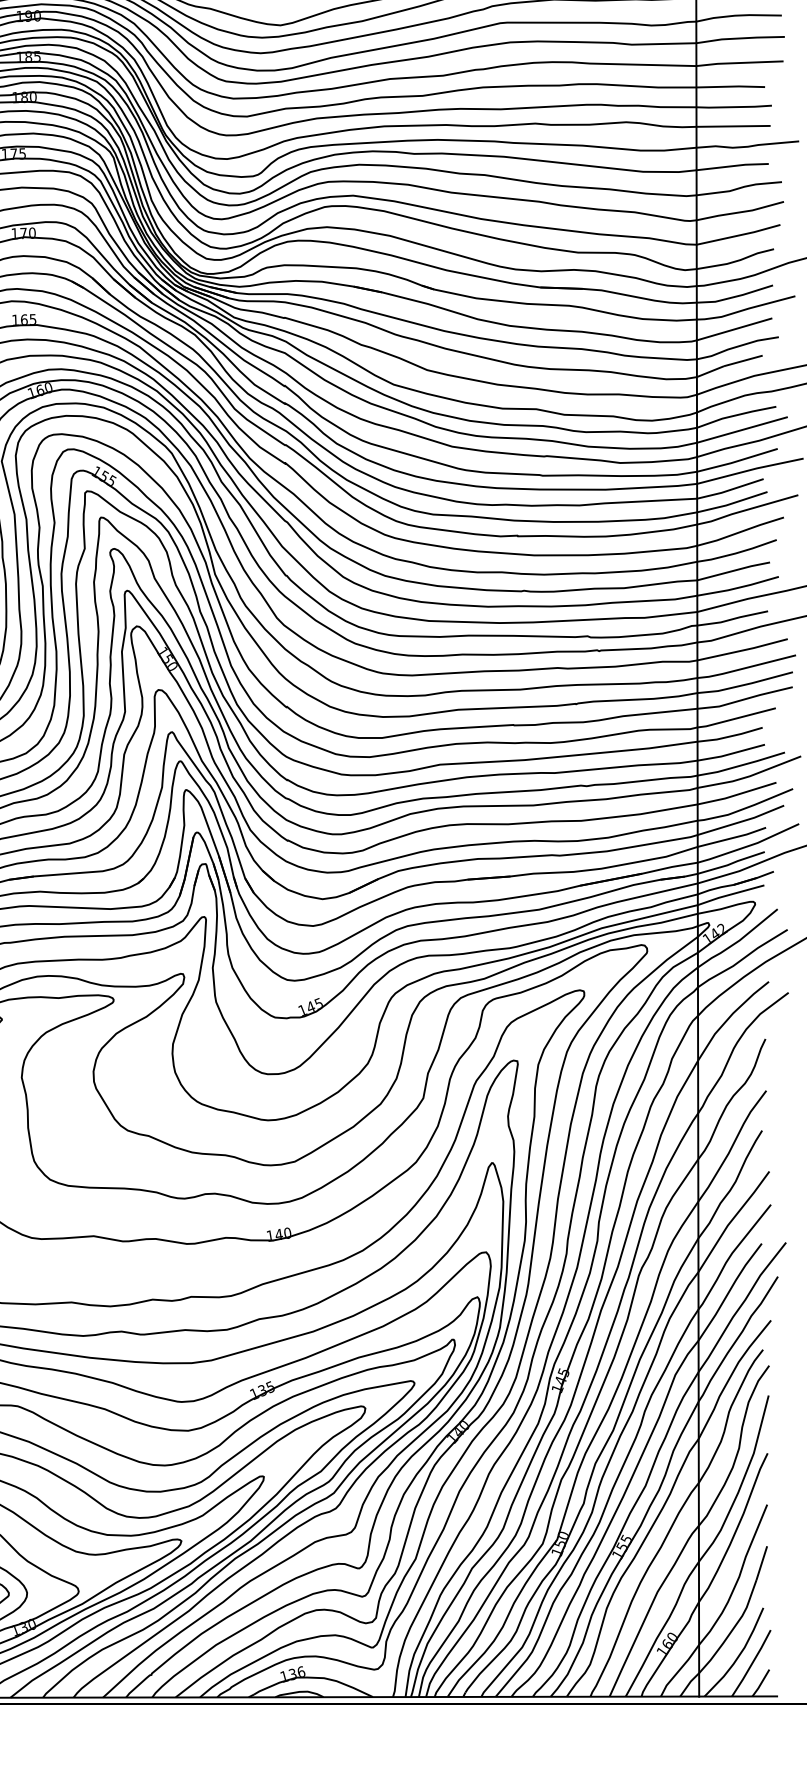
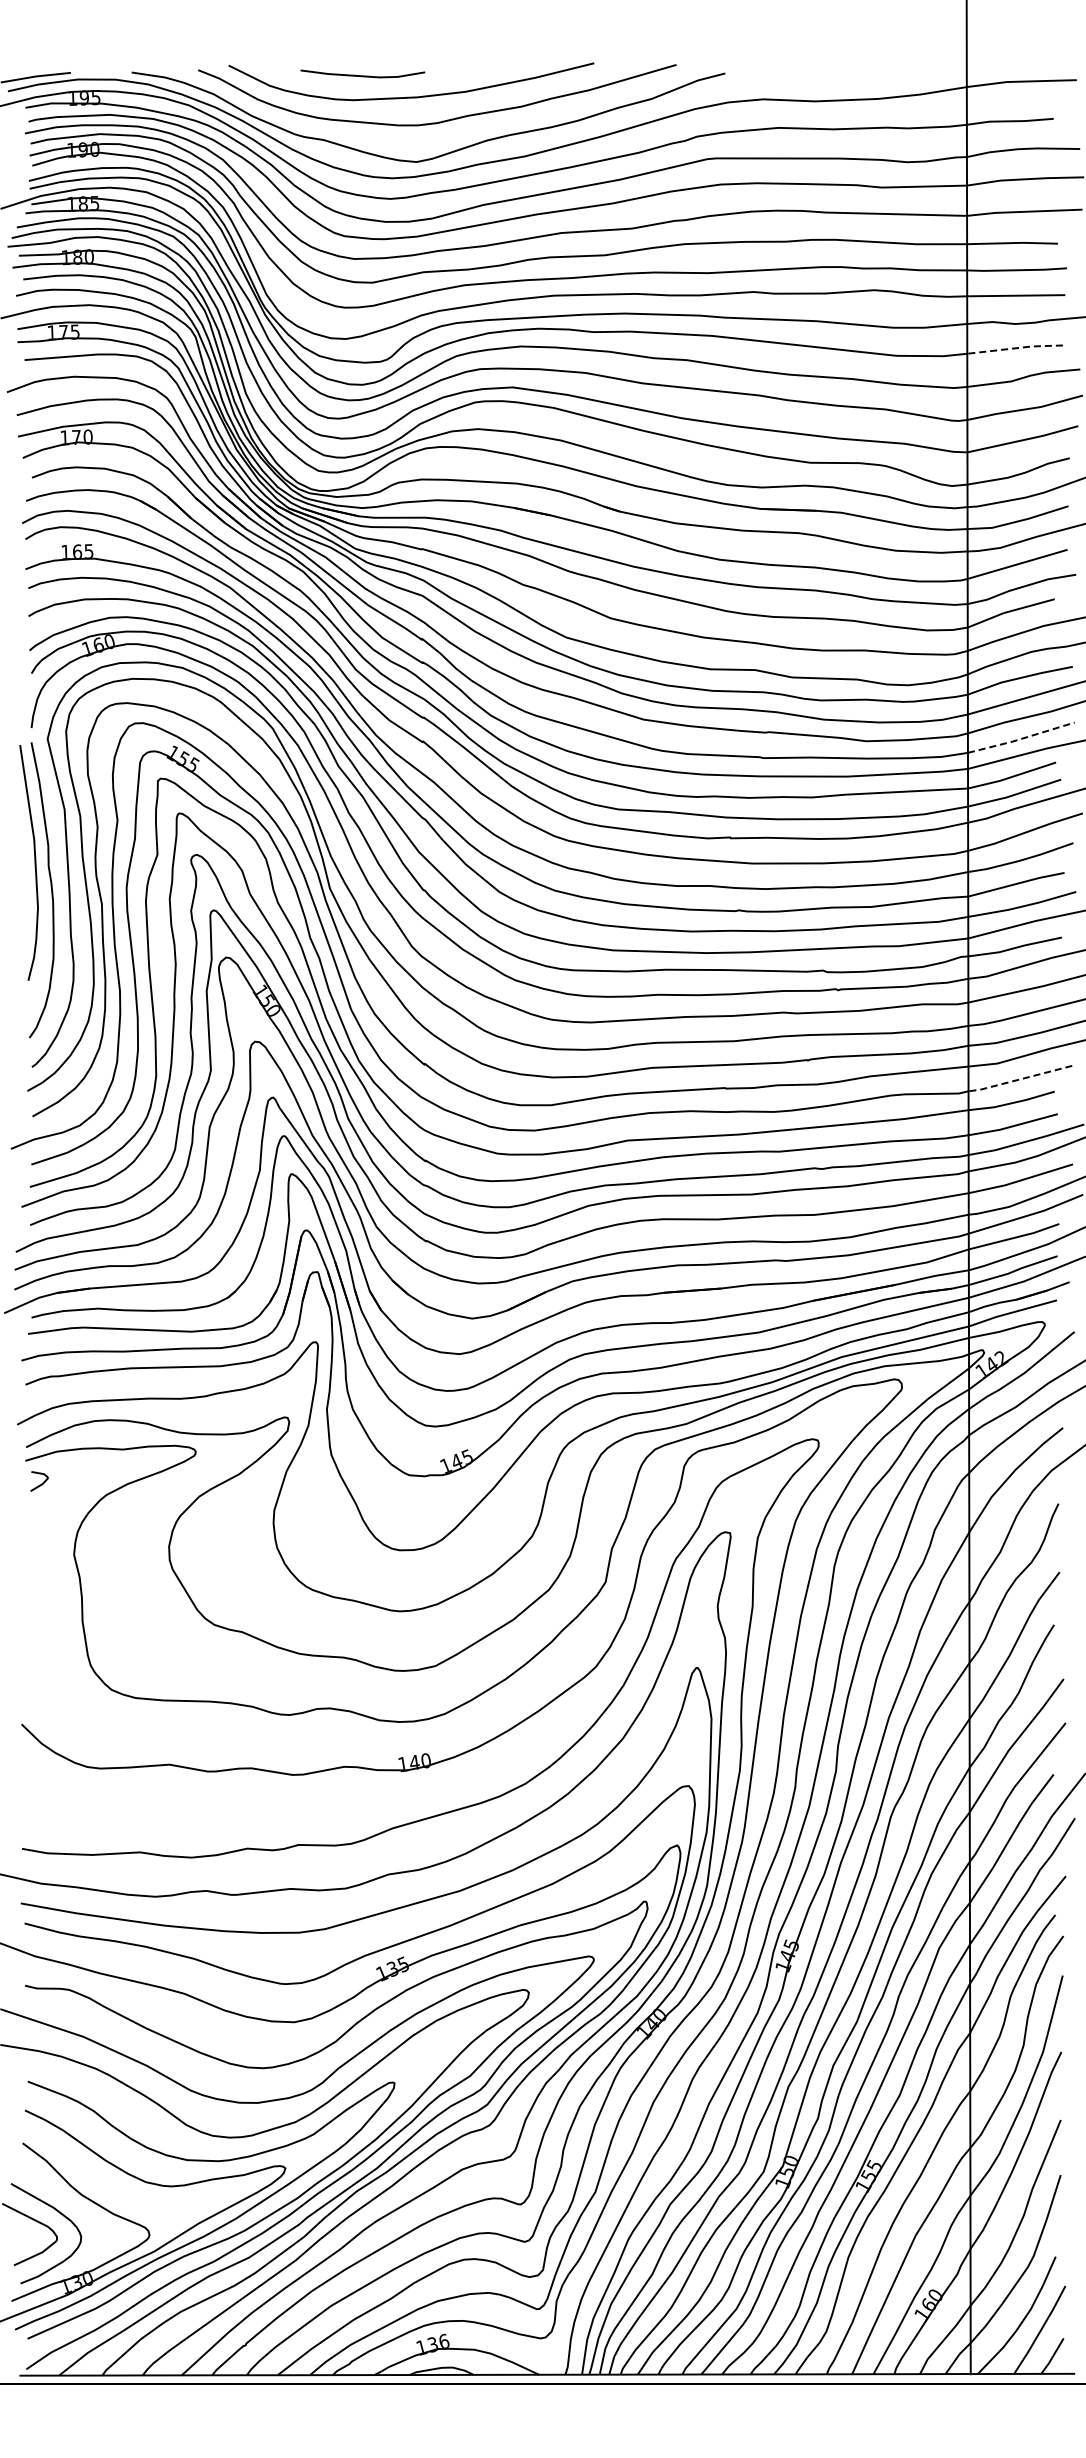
line: (733, 166) -> (1015, 348), solid -> dashed
line: (737, 460) -> (1021, 738), solid -> dashed
line: (736, 718) -> (1019, 1079), solid -> dashed

